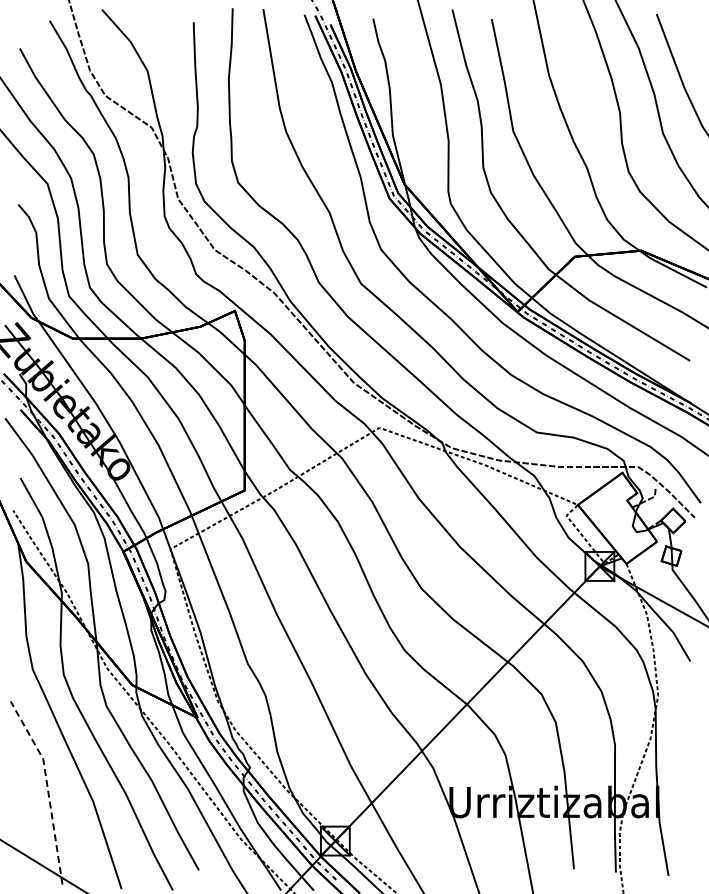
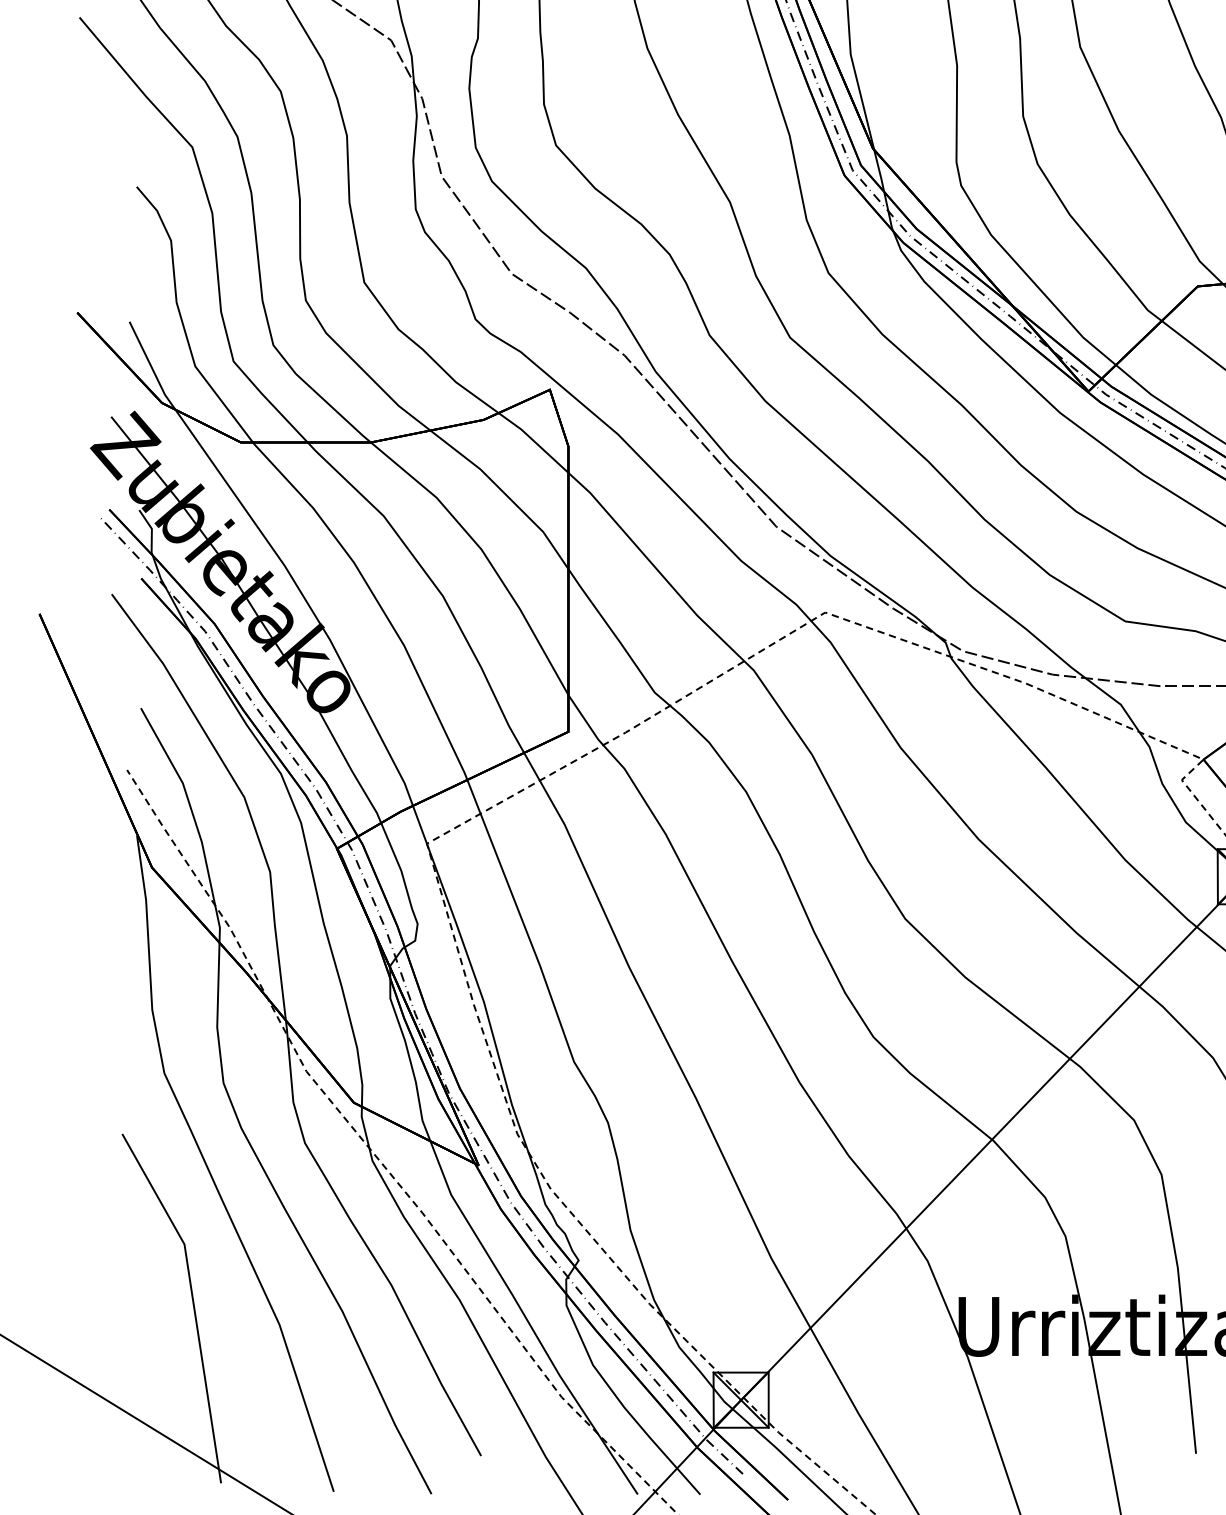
line: (47, 787) -> (192, 1298), dashed -> solid

